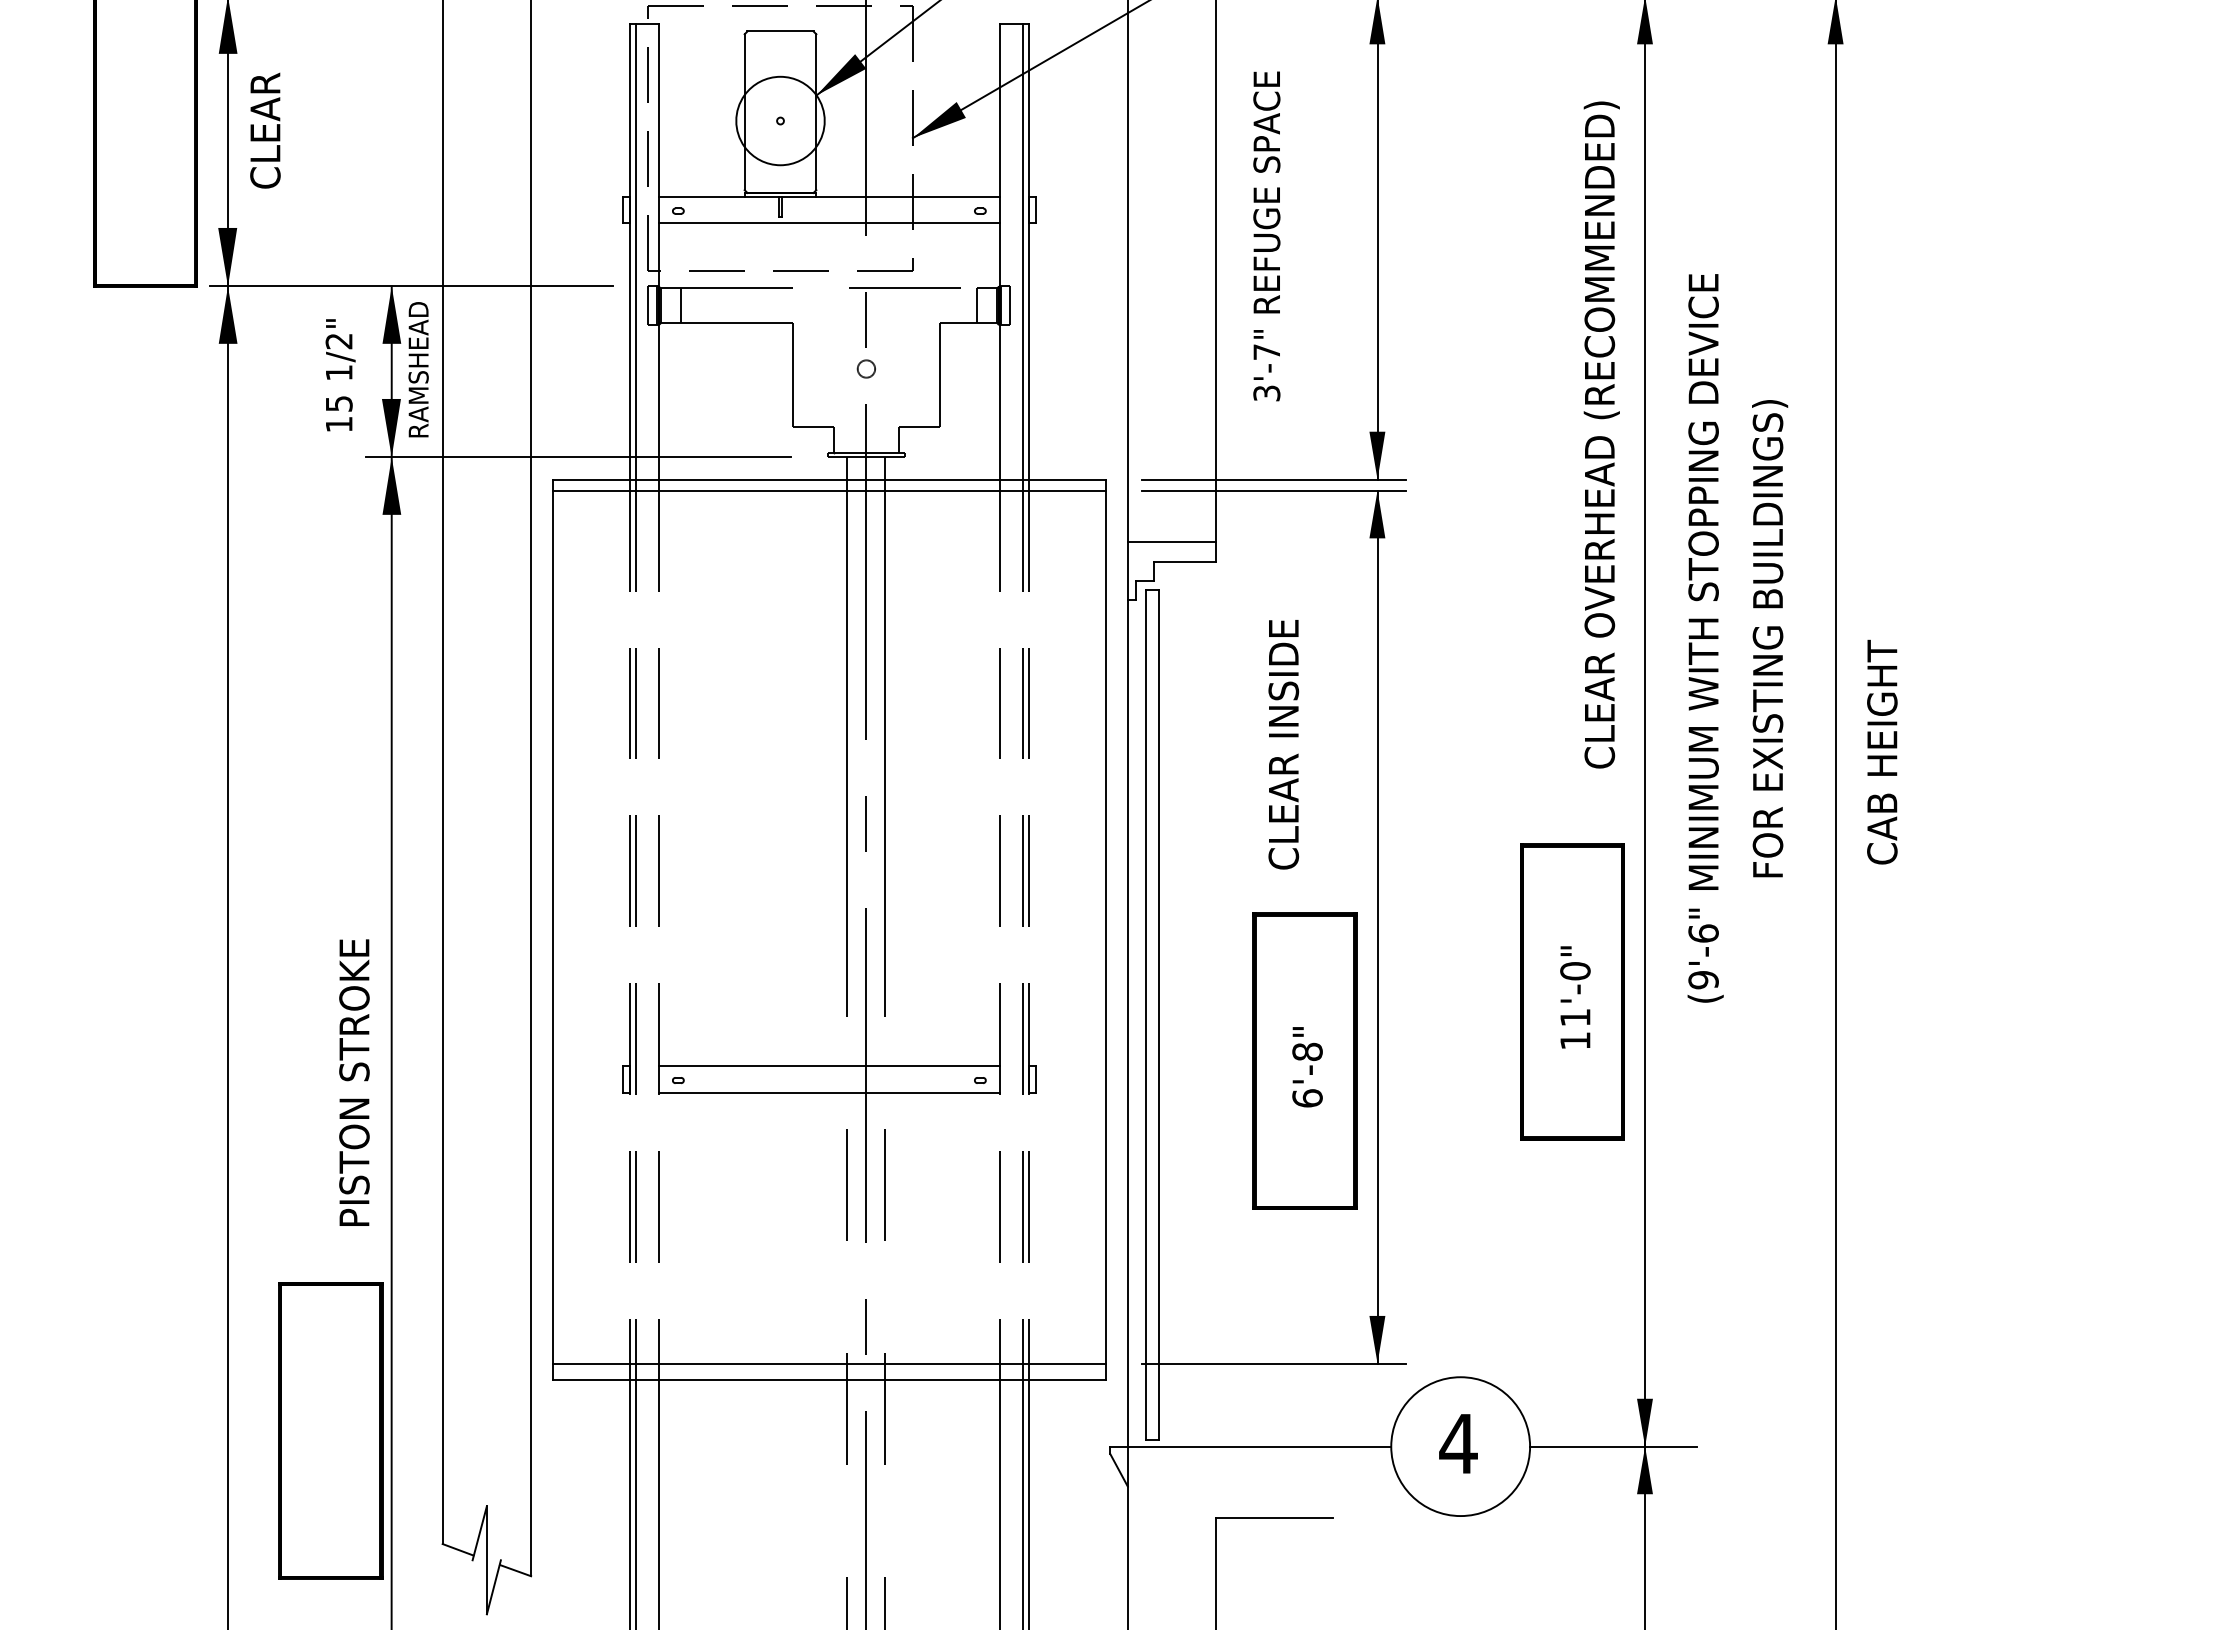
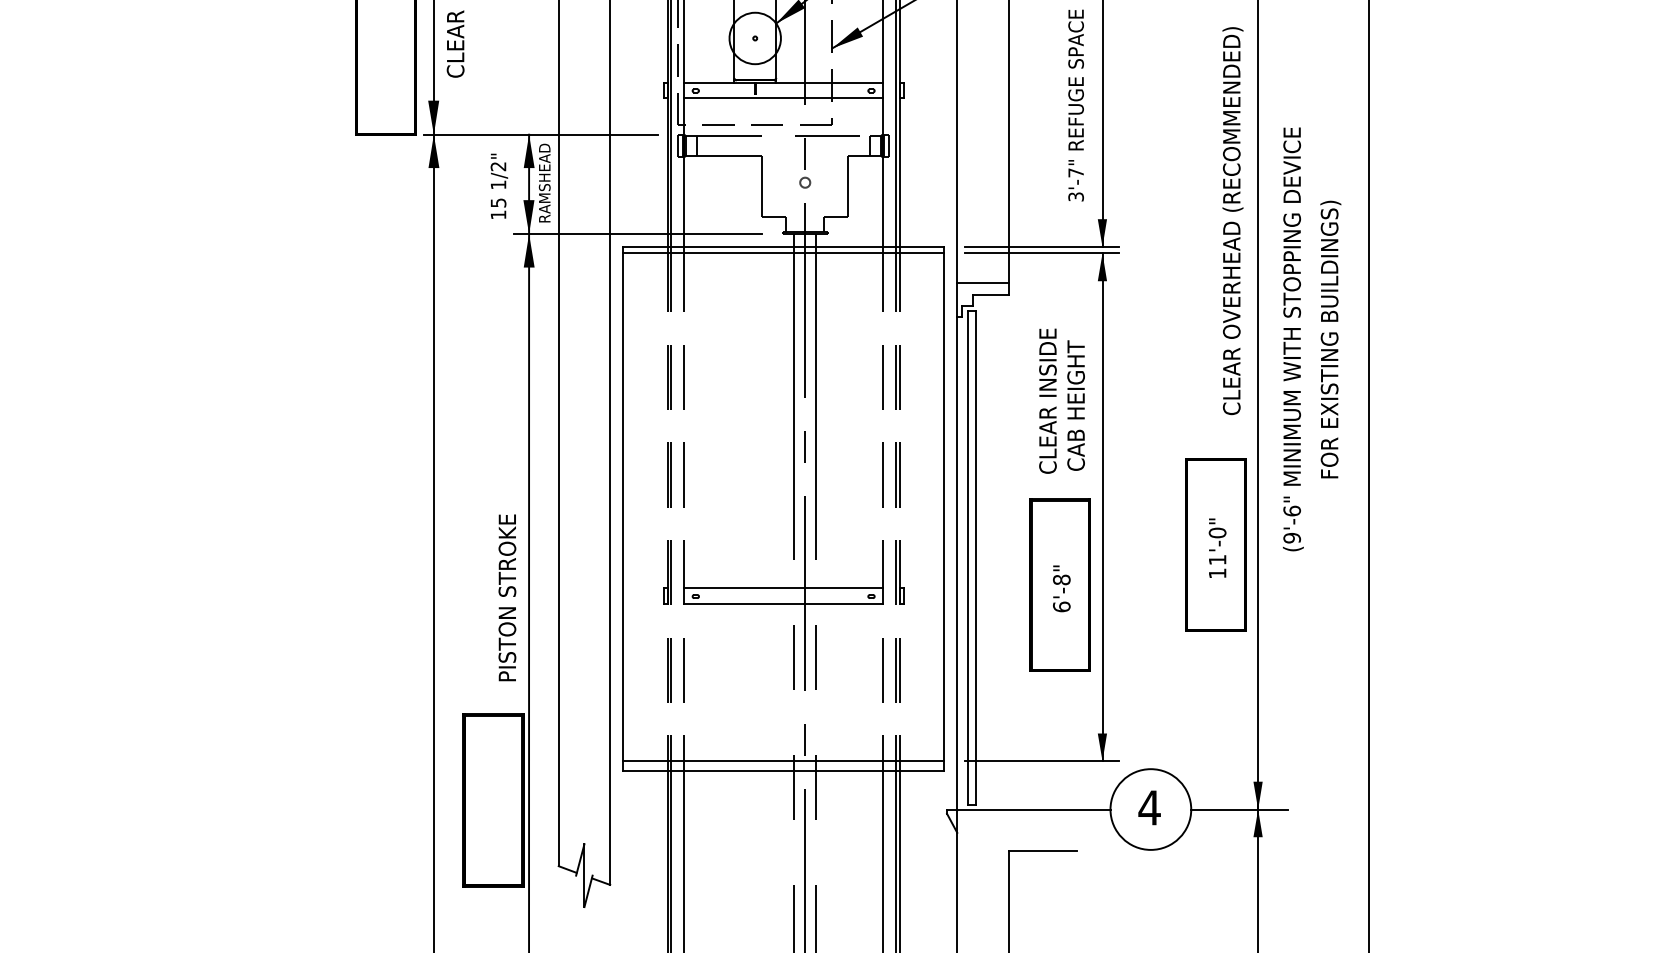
text: (1265, 236) -> (1075, 105), moved
text: (1881, 752) -> (1075, 405), moved

